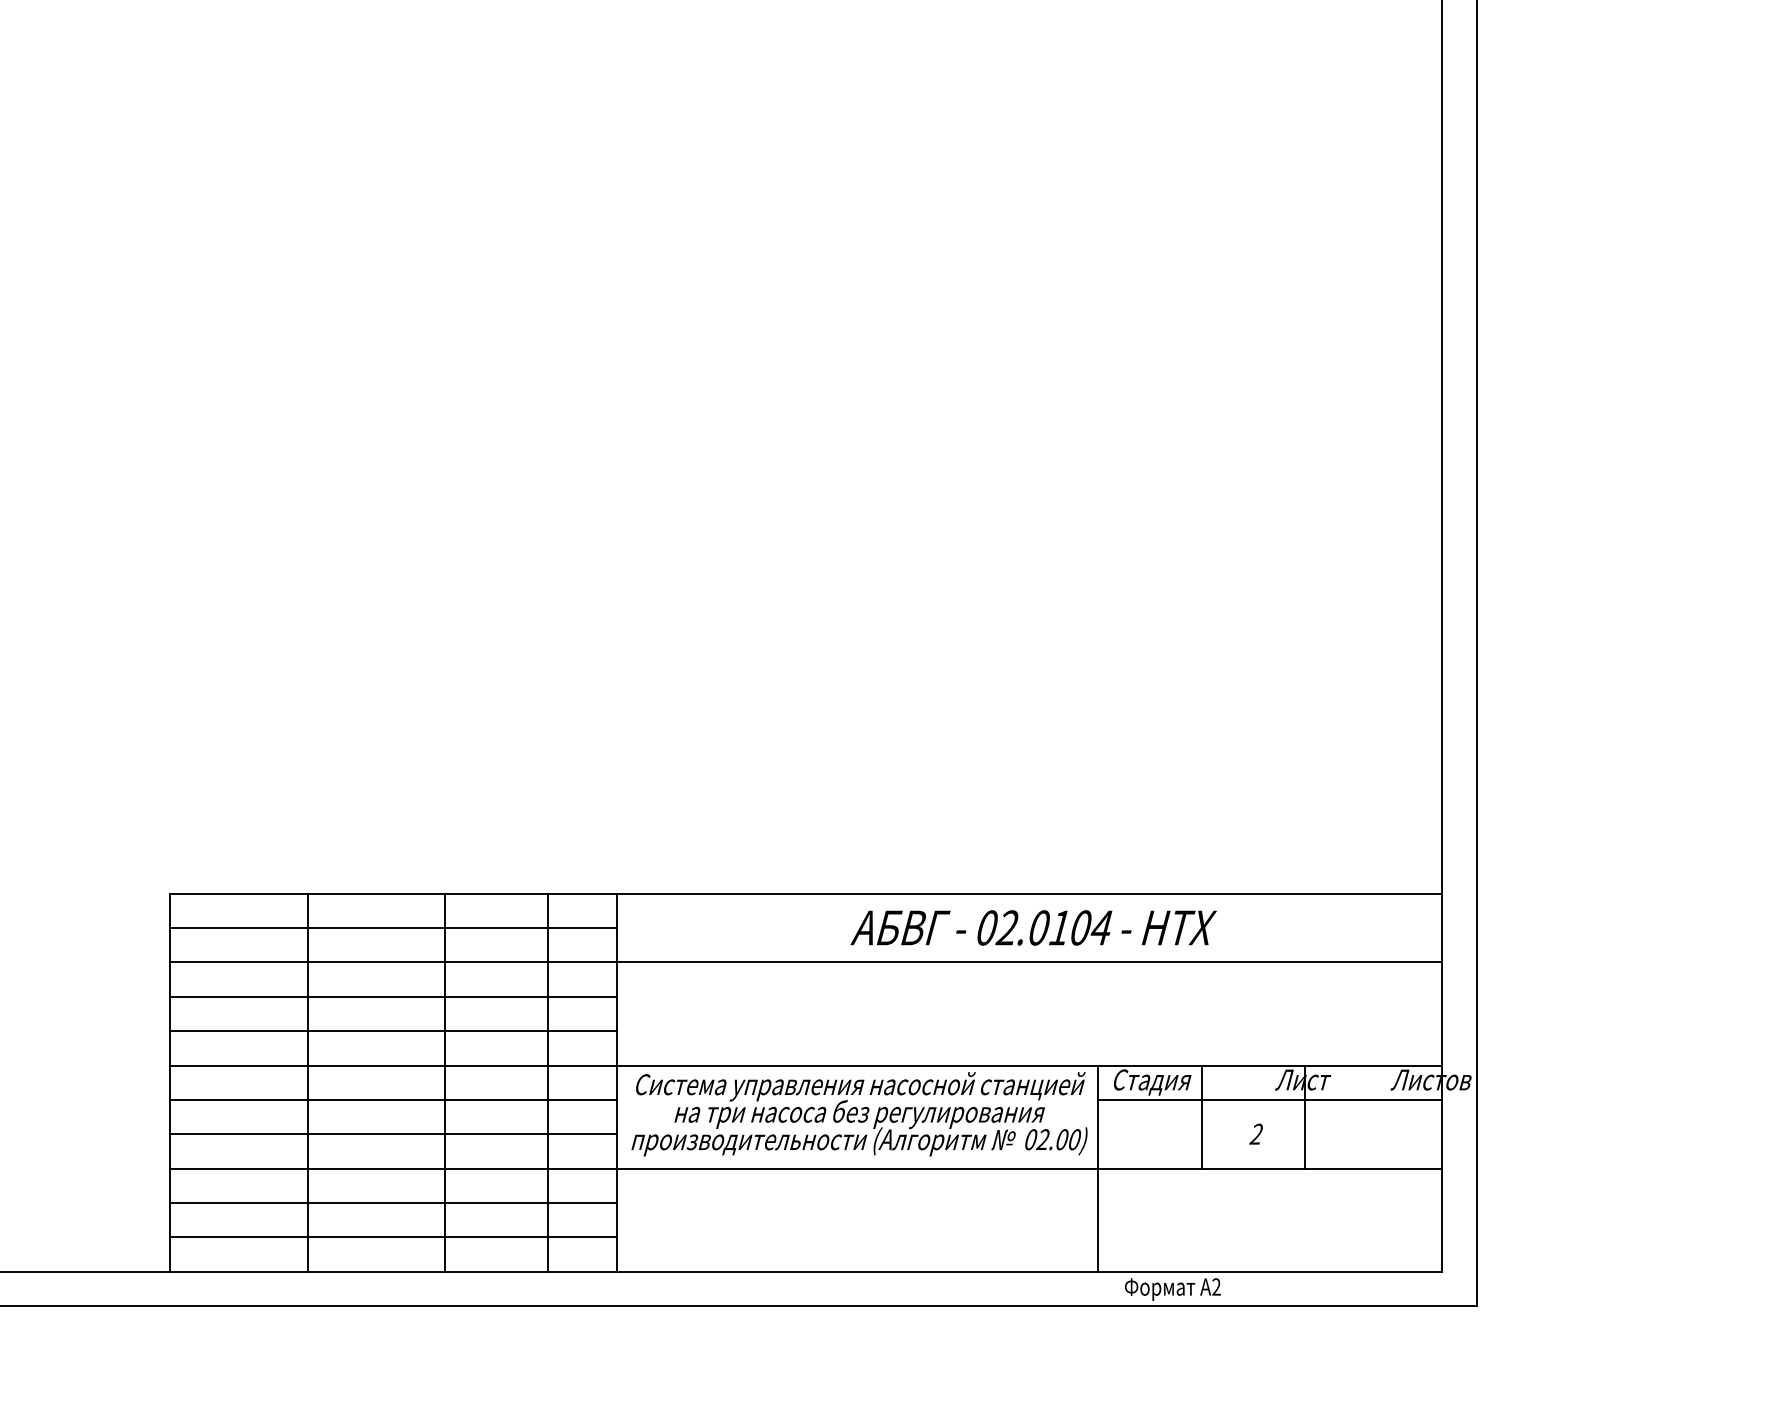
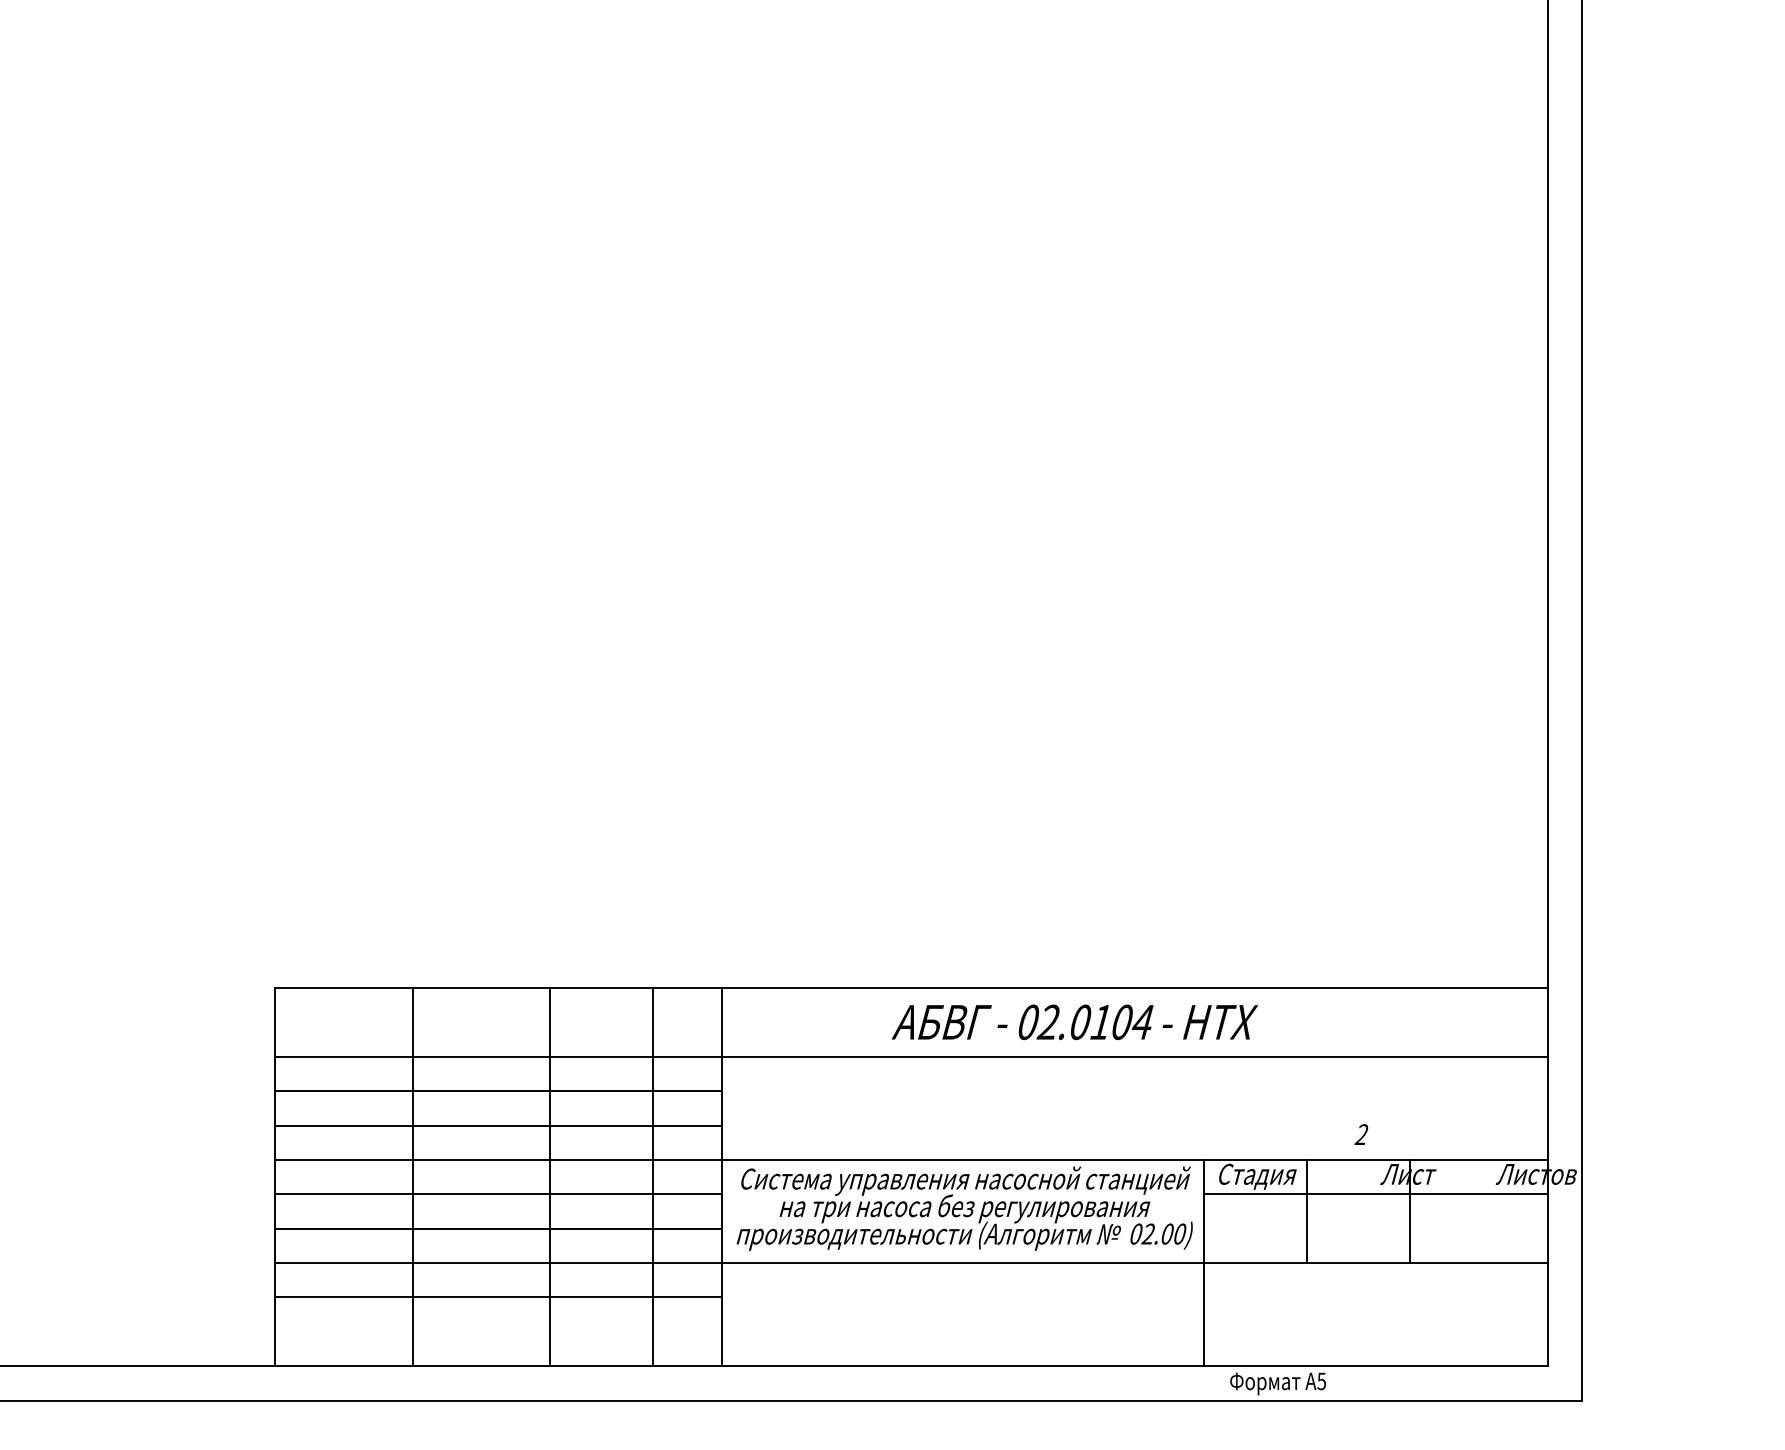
line: (393, 928) -> (498, 1022), removed
text: (1033, 928) -> (1074, 1022), moved
text: (1256, 1134) -> (1361, 1134), moved
line: (393, 1237) -> (498, 1331), removed
text: (1216, 1287) -> (1321, 1381), 2 -> 5

